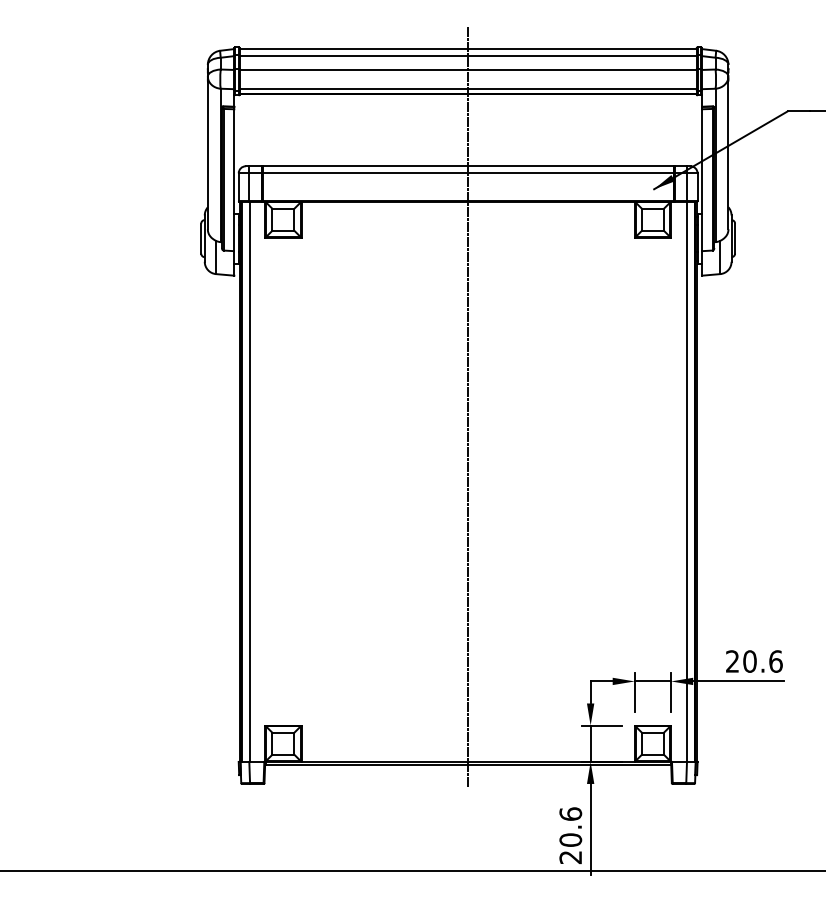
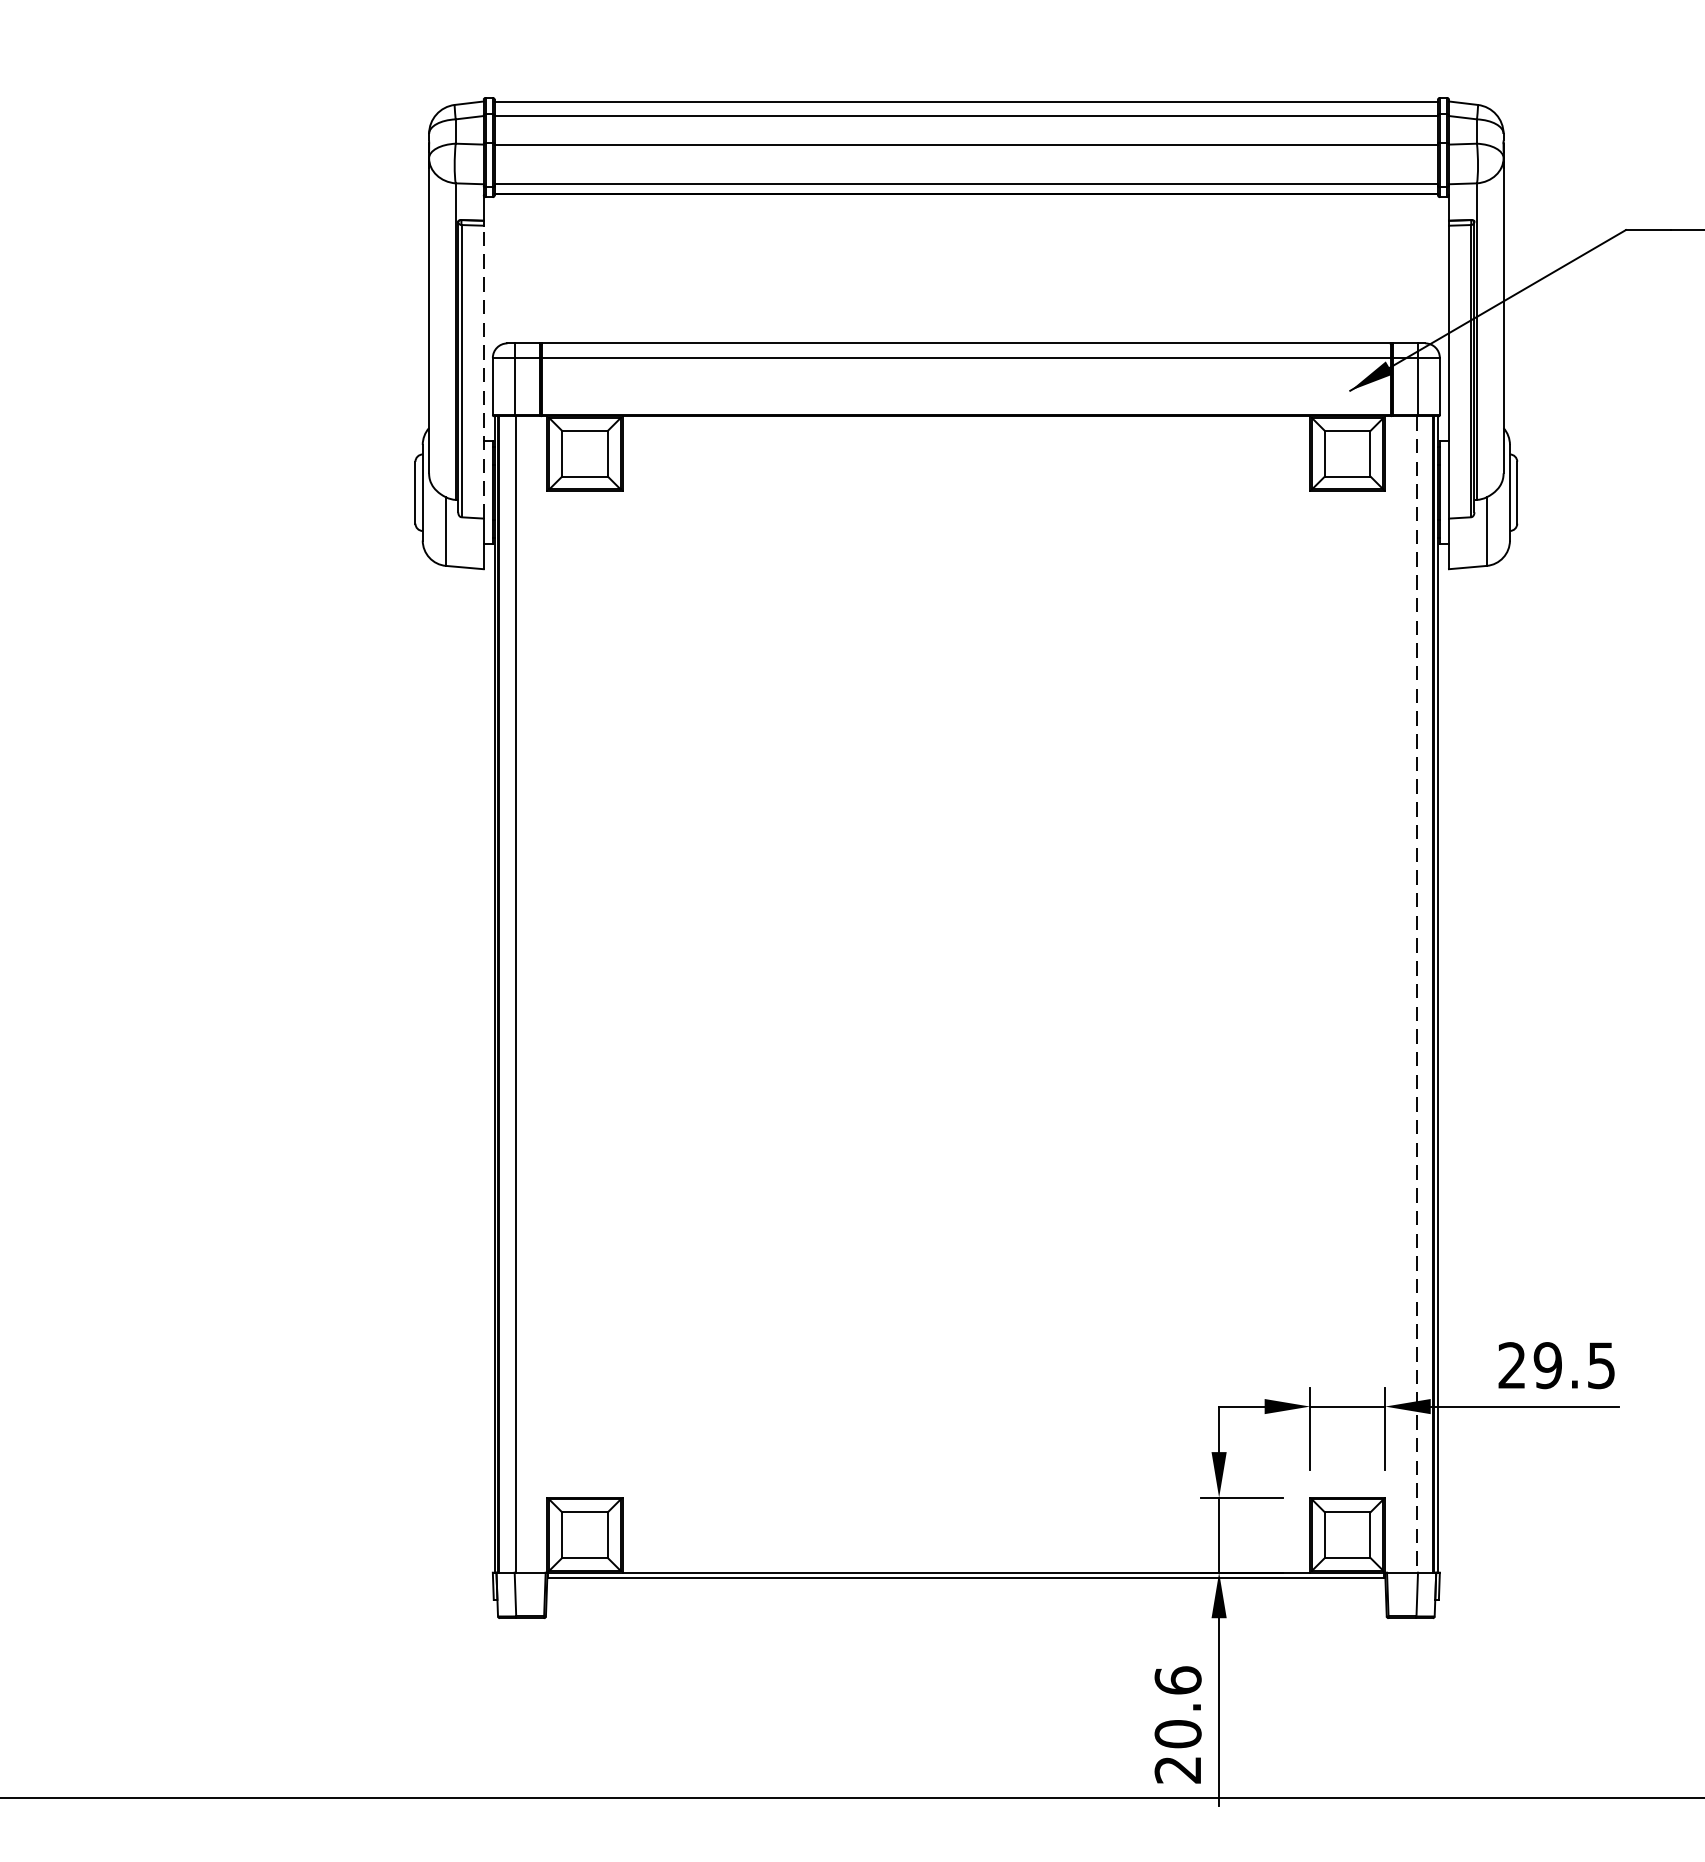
line: (234, 180) -> (484, 372), solid -> dashed
line: (468, 406) -> (967, 839), removed
line: (686, 482) -> (1416, 996), solid -> dashed
text: (762, 661) -> (1573, 1365), 20.6 -> 29.5

